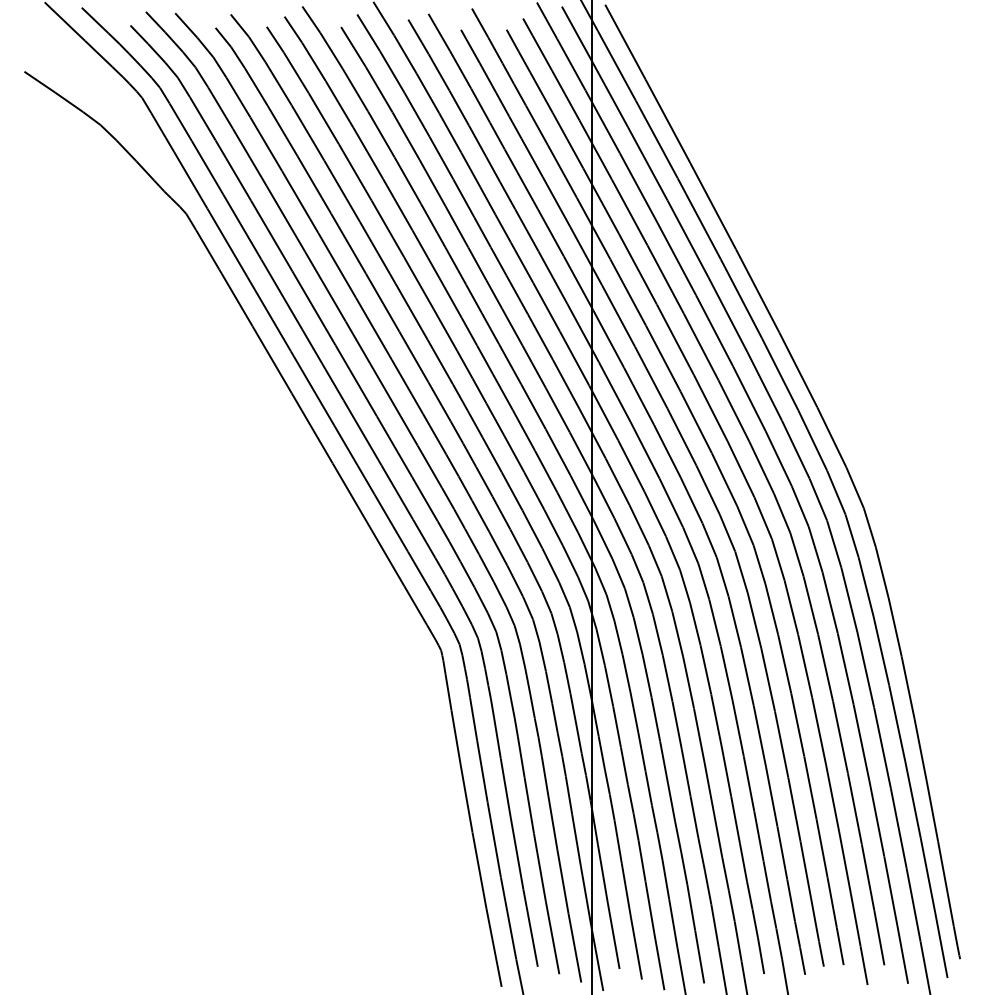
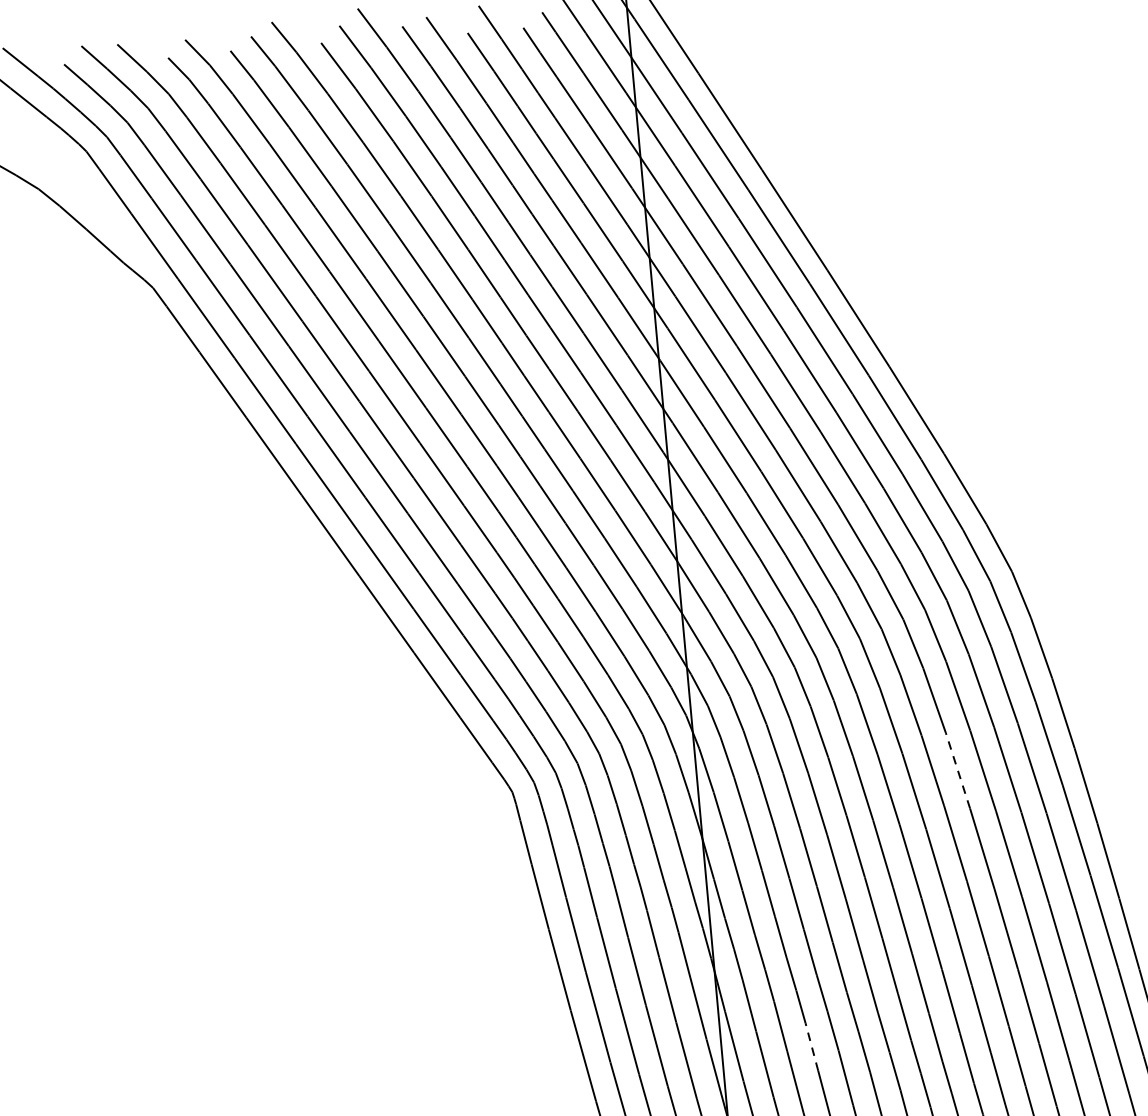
line: (805, 665) -> (958, 769), solid -> dashed
line: (665, 879) -> (811, 1046), solid -> dashed

